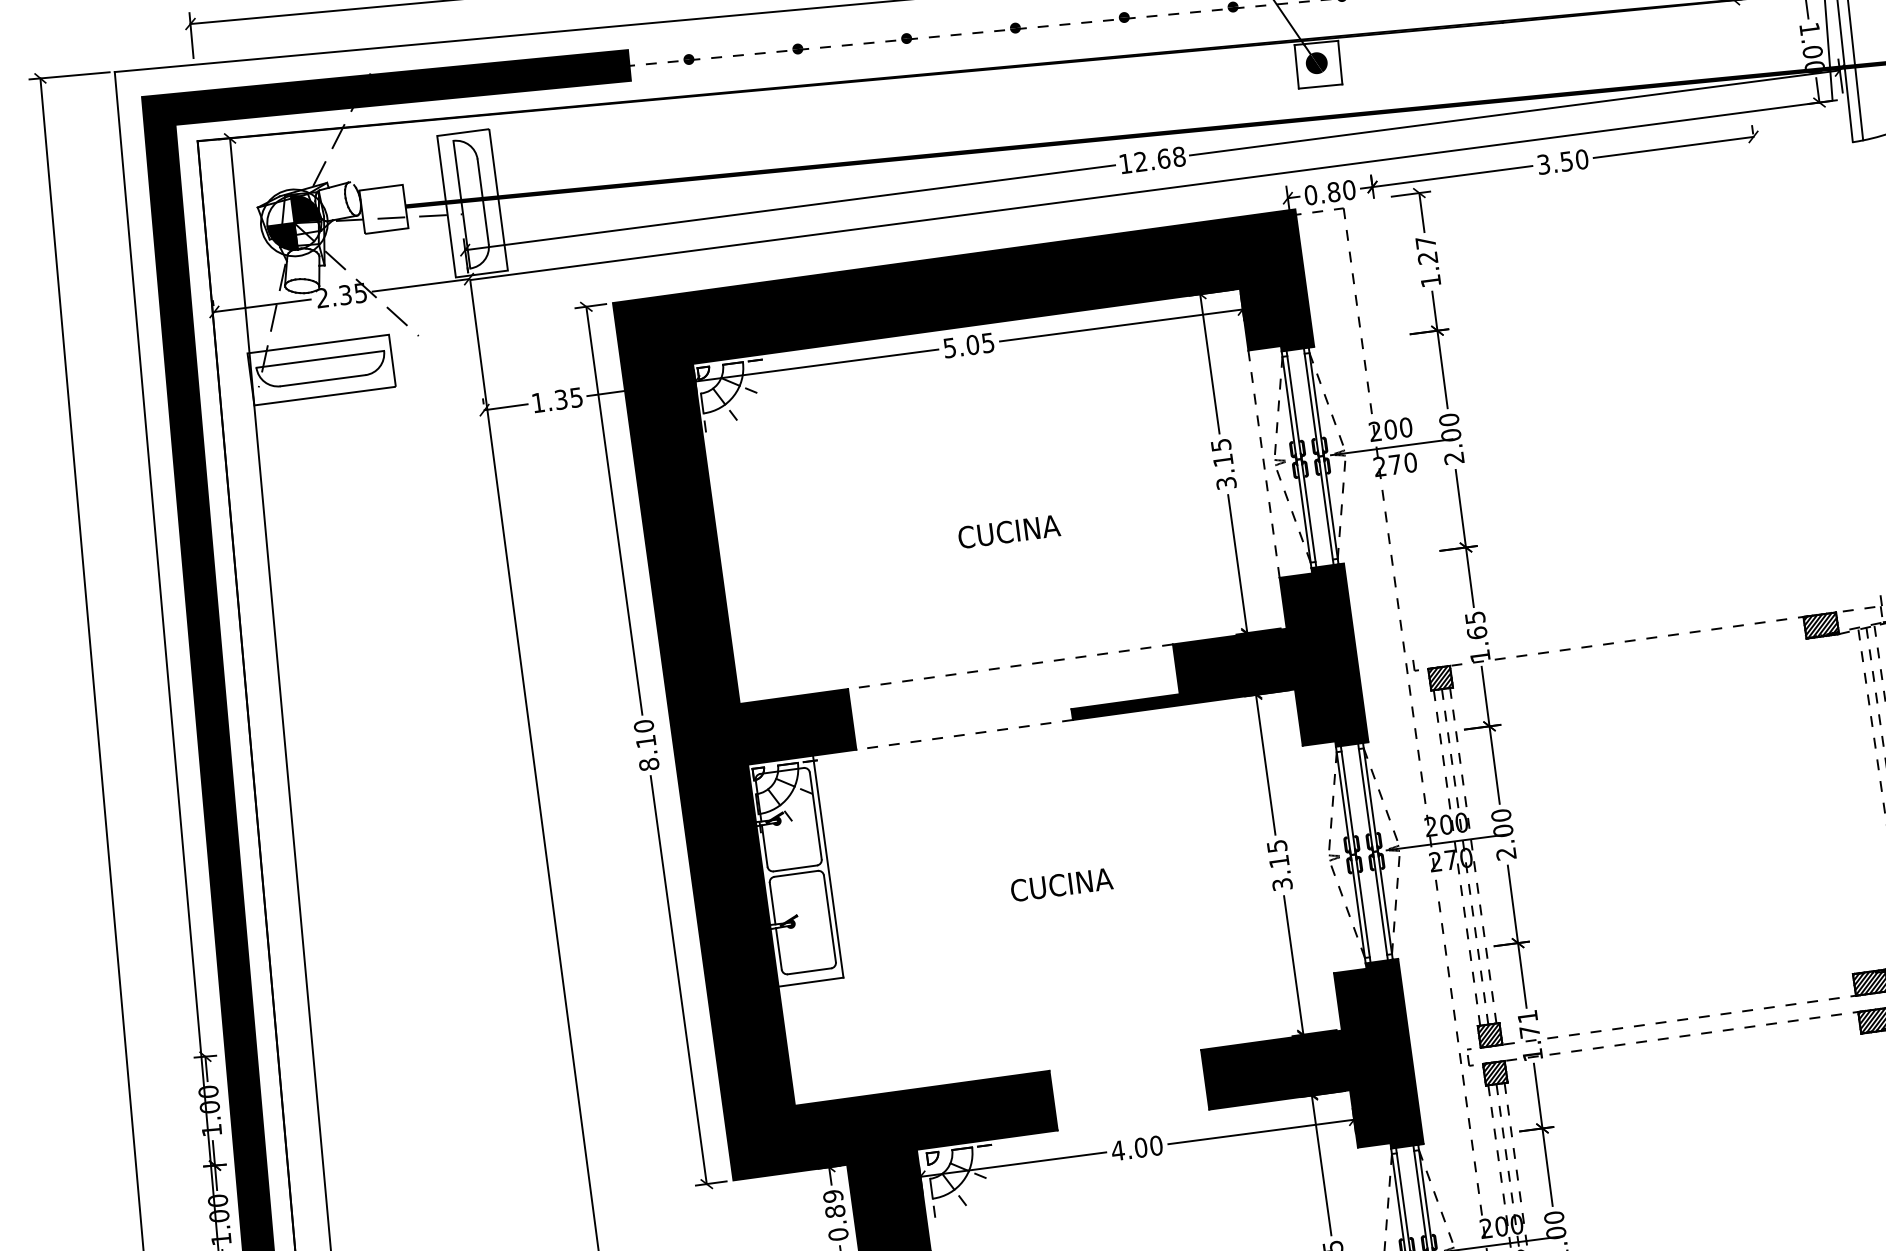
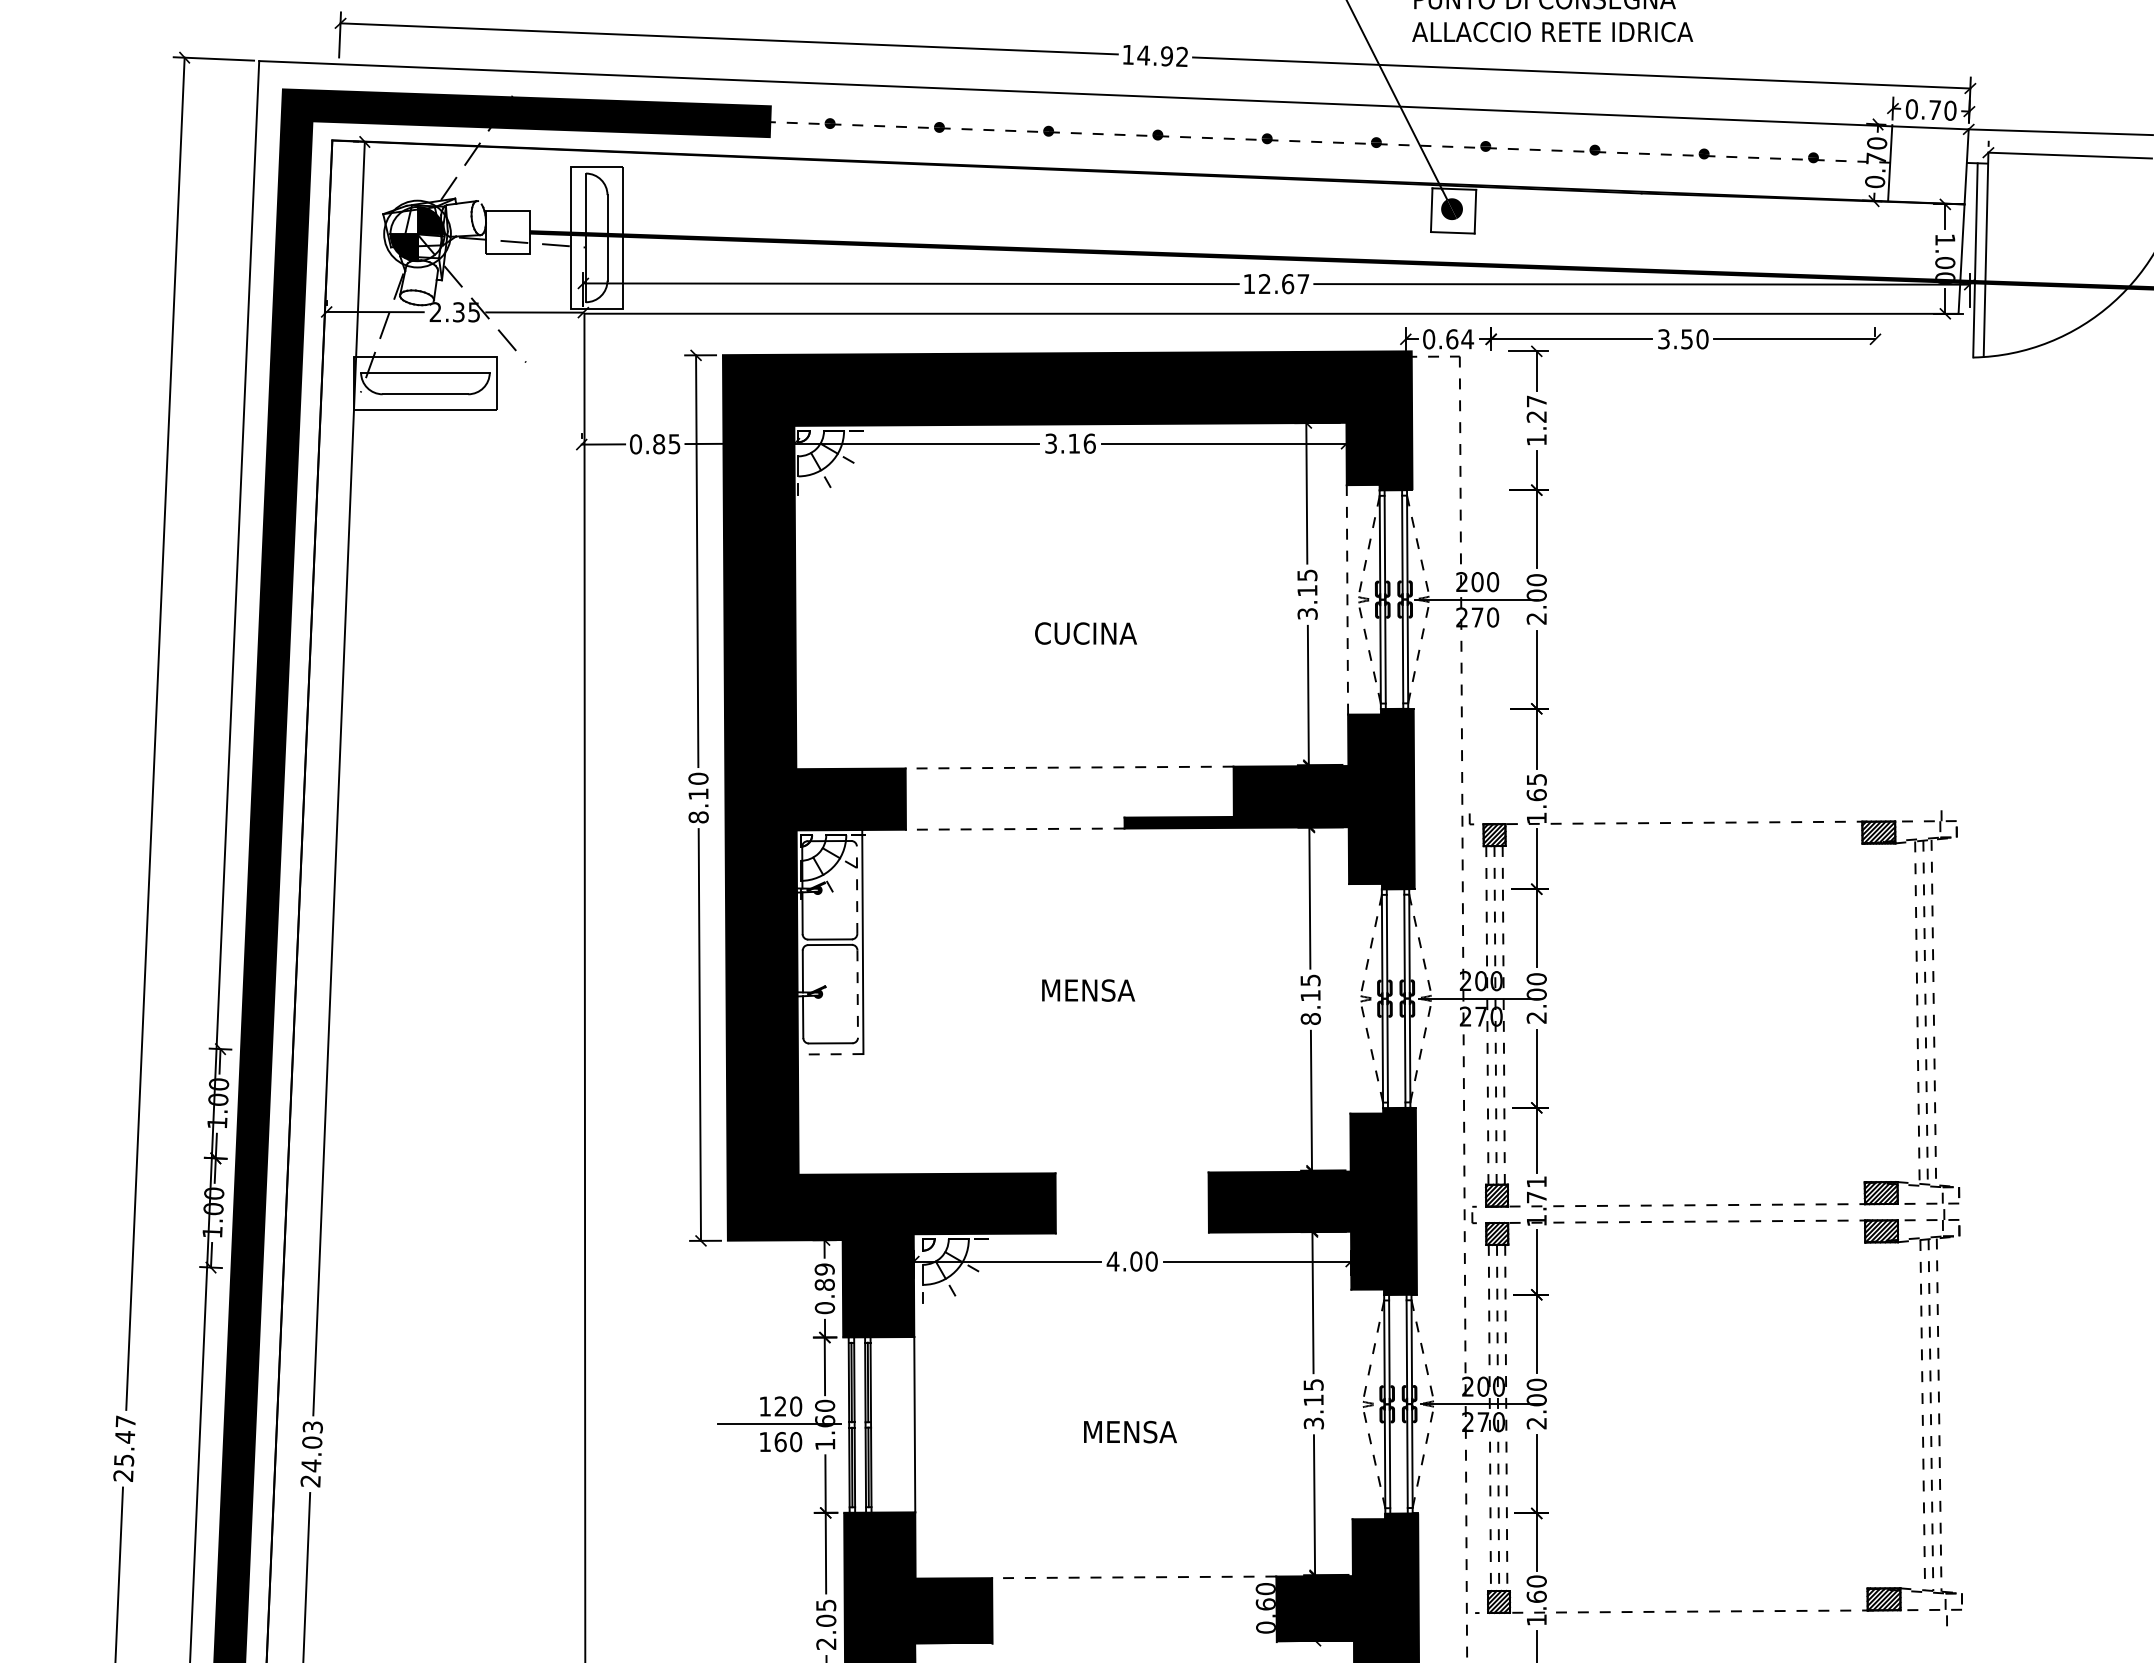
text: (1179, 157) -> (1303, 284), 12.68 -> 12.67
text: (1342, 191) -> (1460, 339), 0.80 -> 0.64
text: (969, 345) -> (1070, 443), 5.05 -> 3.16
text: (549, 401) -> (647, 444), 1.35 -> 0.85
line: (816, 816) -> (857, 890), solid -> dashed
text: (1062, 884) -> (1092, 990), CUCINA -> MENSA
text: (1282, 884) -> (1310, 1018), 3.15 -> 8.15
line: (829, 919) -> (857, 994), solid -> dashed
line: (810, 982) -> (830, 1054), solid -> dashed

